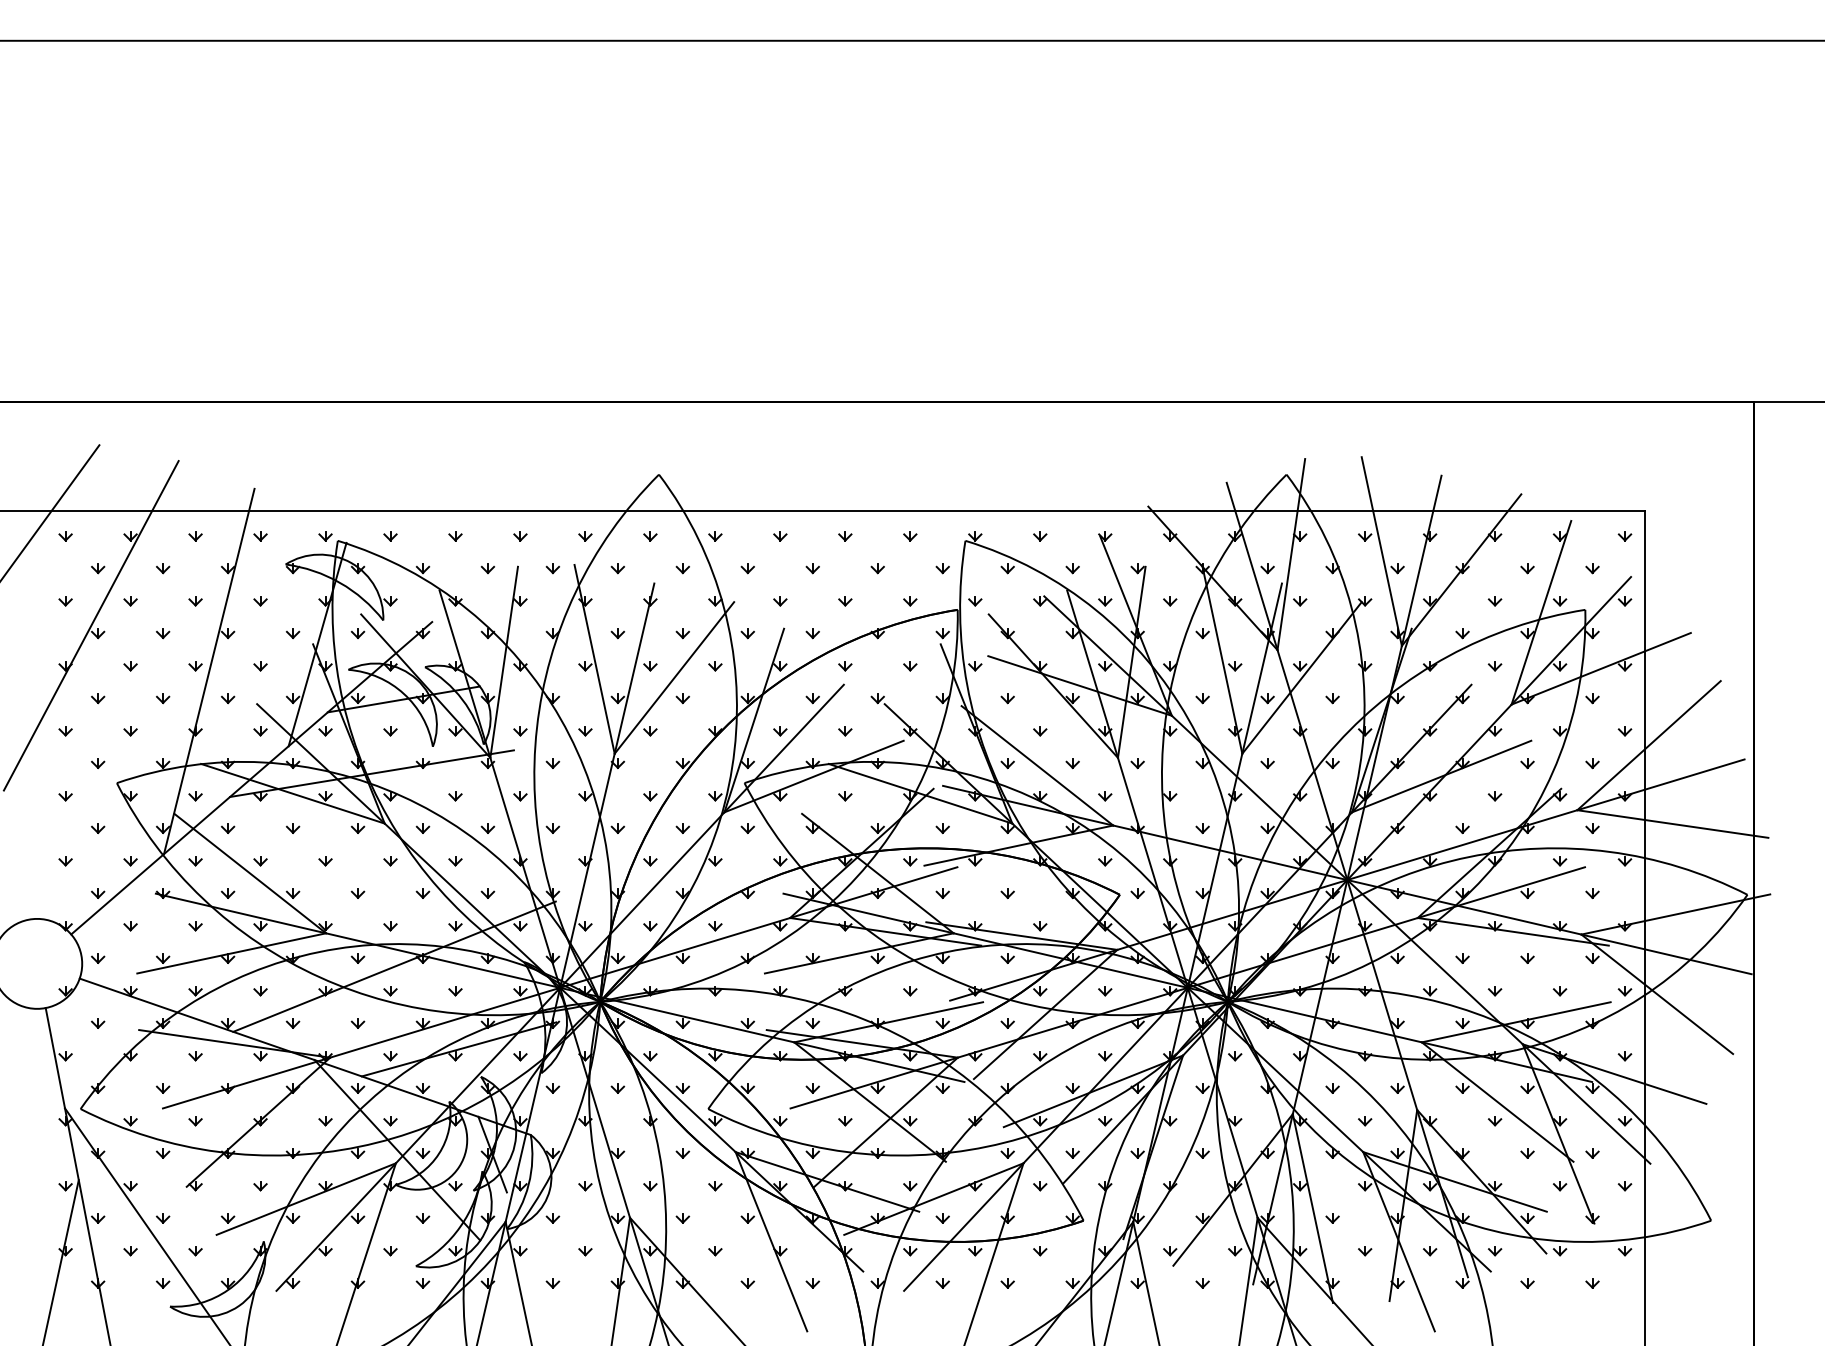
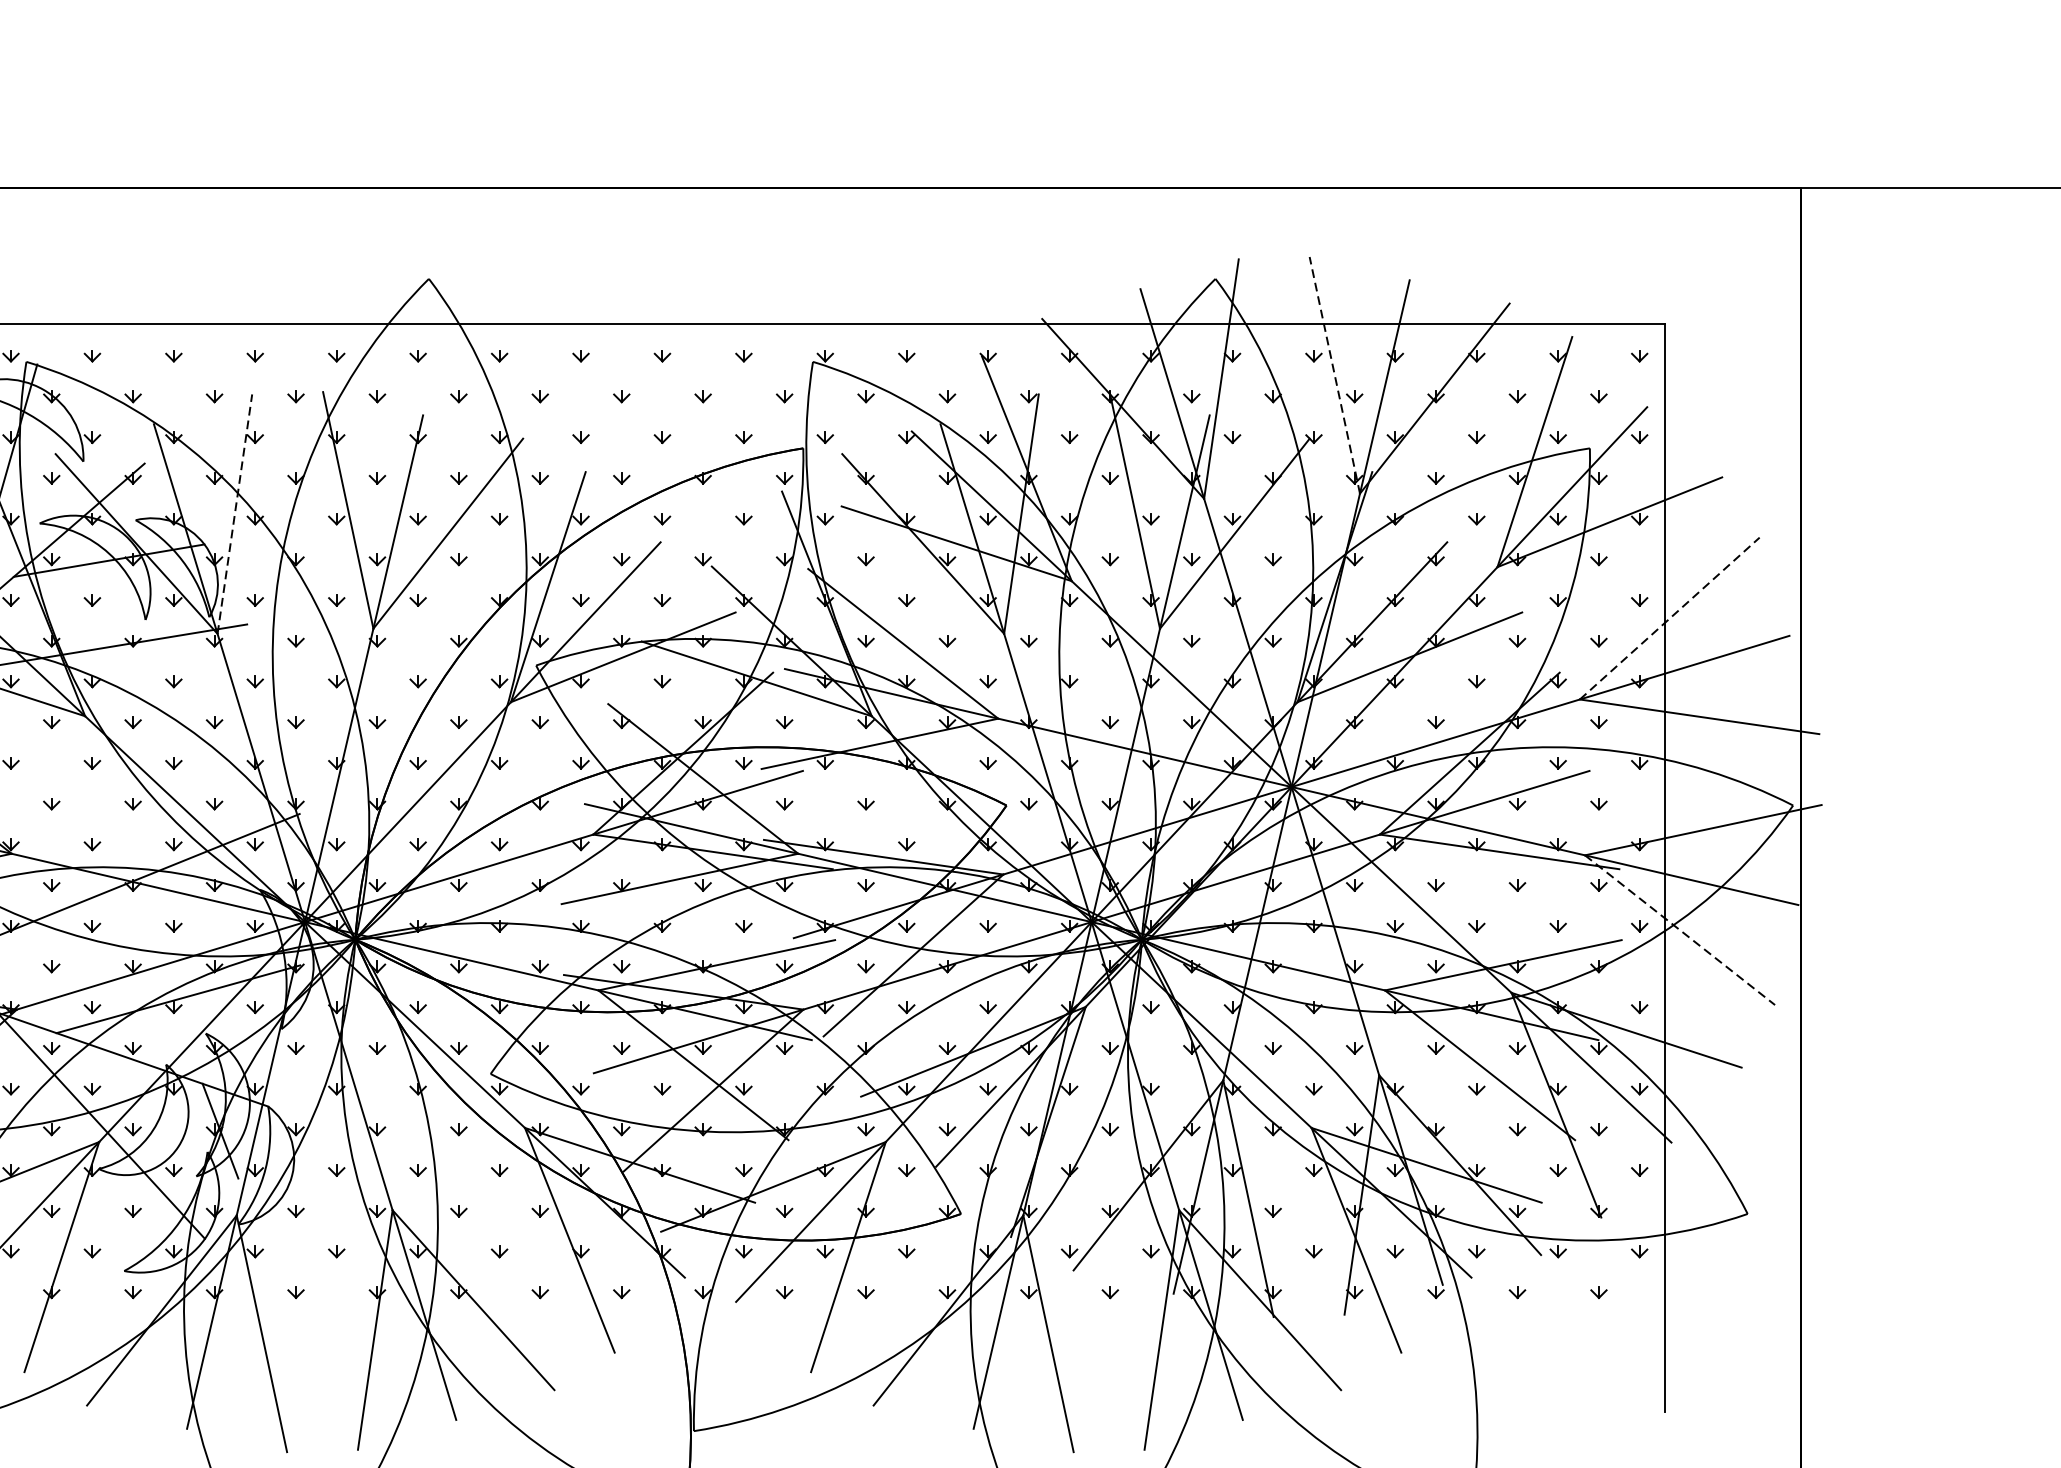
line: (1381, 551) -> (1334, 375), solid -> dashed
line: (504, 662) -> (235, 514), solid -> dashed
line: (1649, 745) -> (1670, 618), solid -> dashed
line: (1657, 994) -> (1680, 930), solid -> dashed

